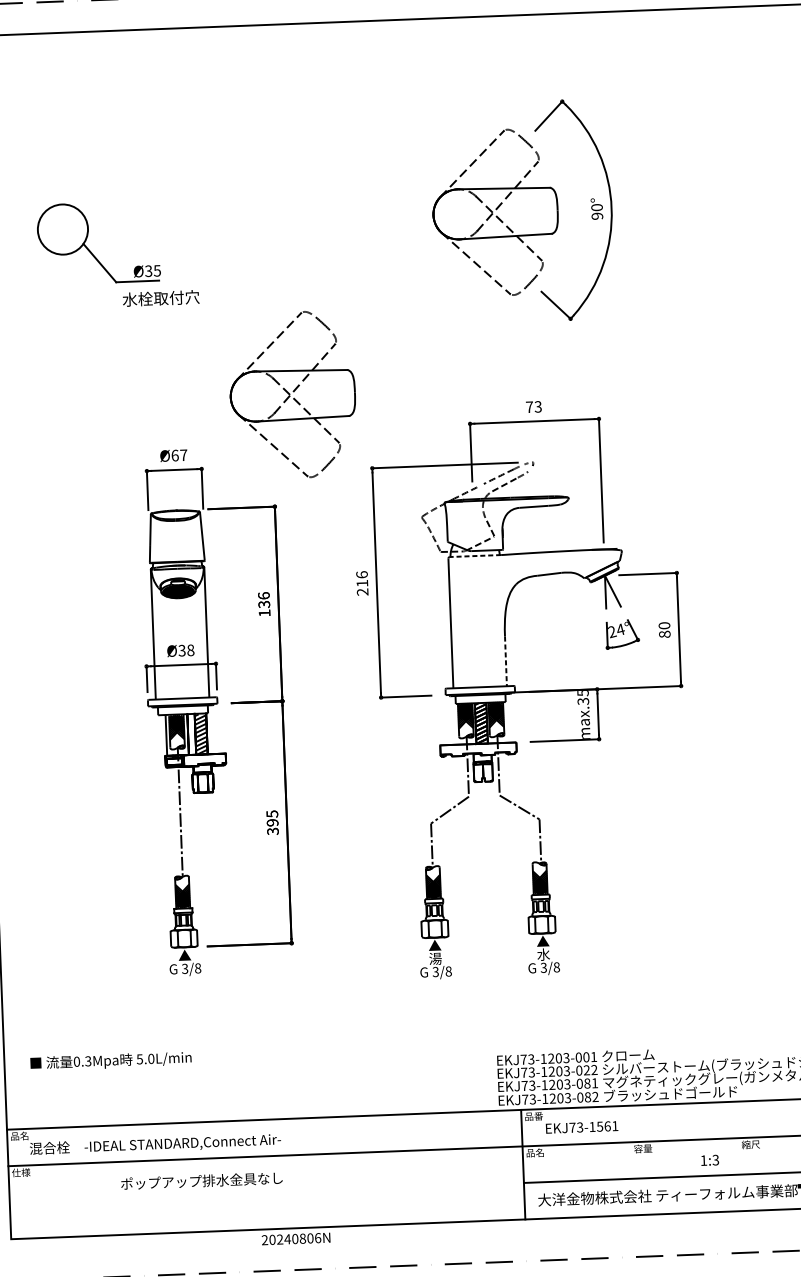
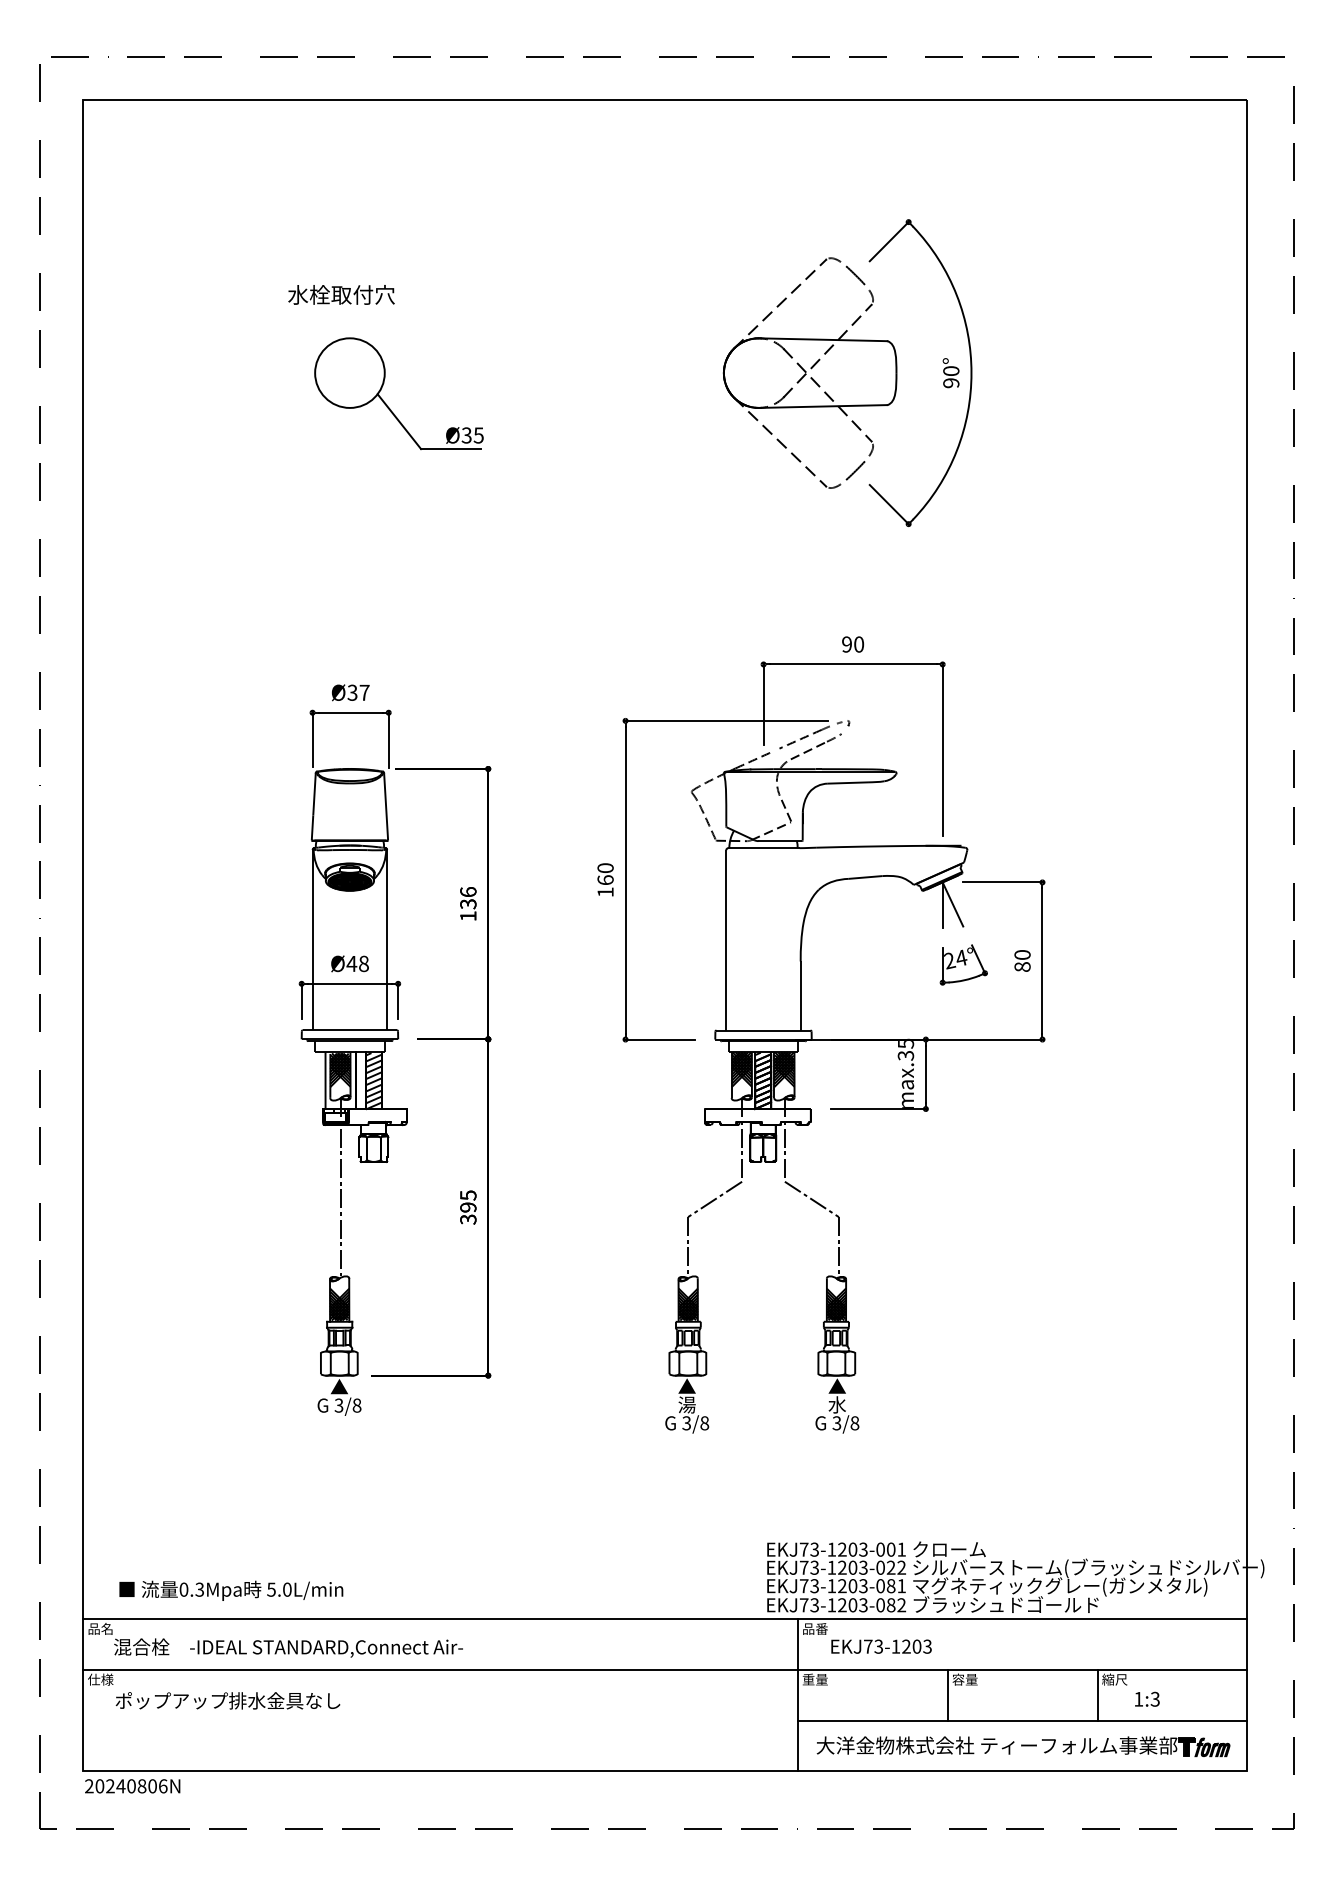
part: (90, 250) -> (386, 403), moved
text: (161, 298) -> (341, 294), moved
part: (292, 394) -> (518, 614), removed
text: (534, 407) -> (853, 644), 73 -> 90
text: (175, 455) -> (352, 692), Ø67 -> Ø37
line: (475, 556) -> (763, 848), dashed -> solid
text: (362, 583) -> (605, 880), 216 -> 160
text: (181, 650) -> (351, 963), Ø38 -> Ø48
line: (505, 661) -> (800, 996), dashed -> solid
text: (111, 1061) -> (231, 1590), moved
text: (607, 1126) -> (916, 1646), EKJ73-1561 -> EKJ73-1203
text: (534, 1152) -> (814, 1679), 品名 -> 重量
line: (738, 1155) -> (1097, 1694), added
line: (630, 1159) -> (947, 1694), added
text: (710, 1159) -> (1147, 1698), moved
text: (201, 1180) -> (227, 1700), moved
text: (295, 1239) -> (132, 1786), moved

